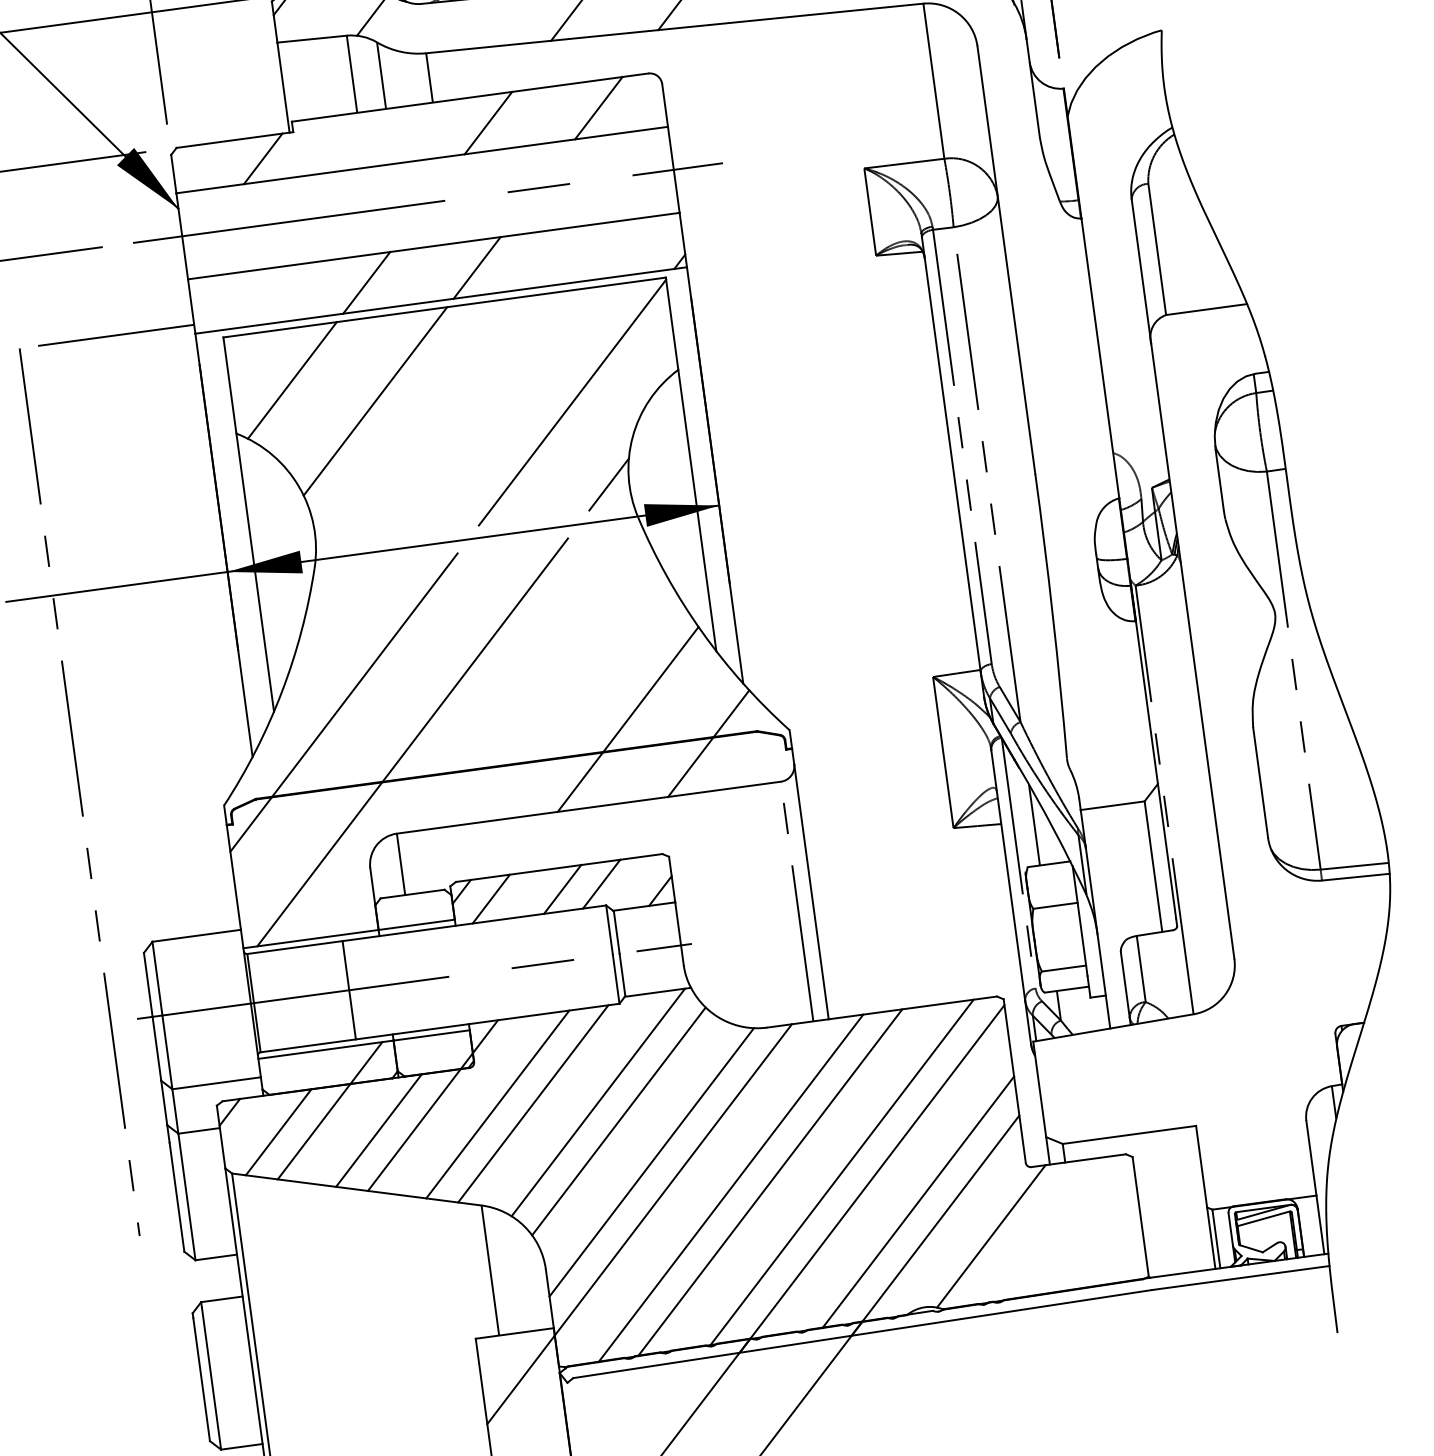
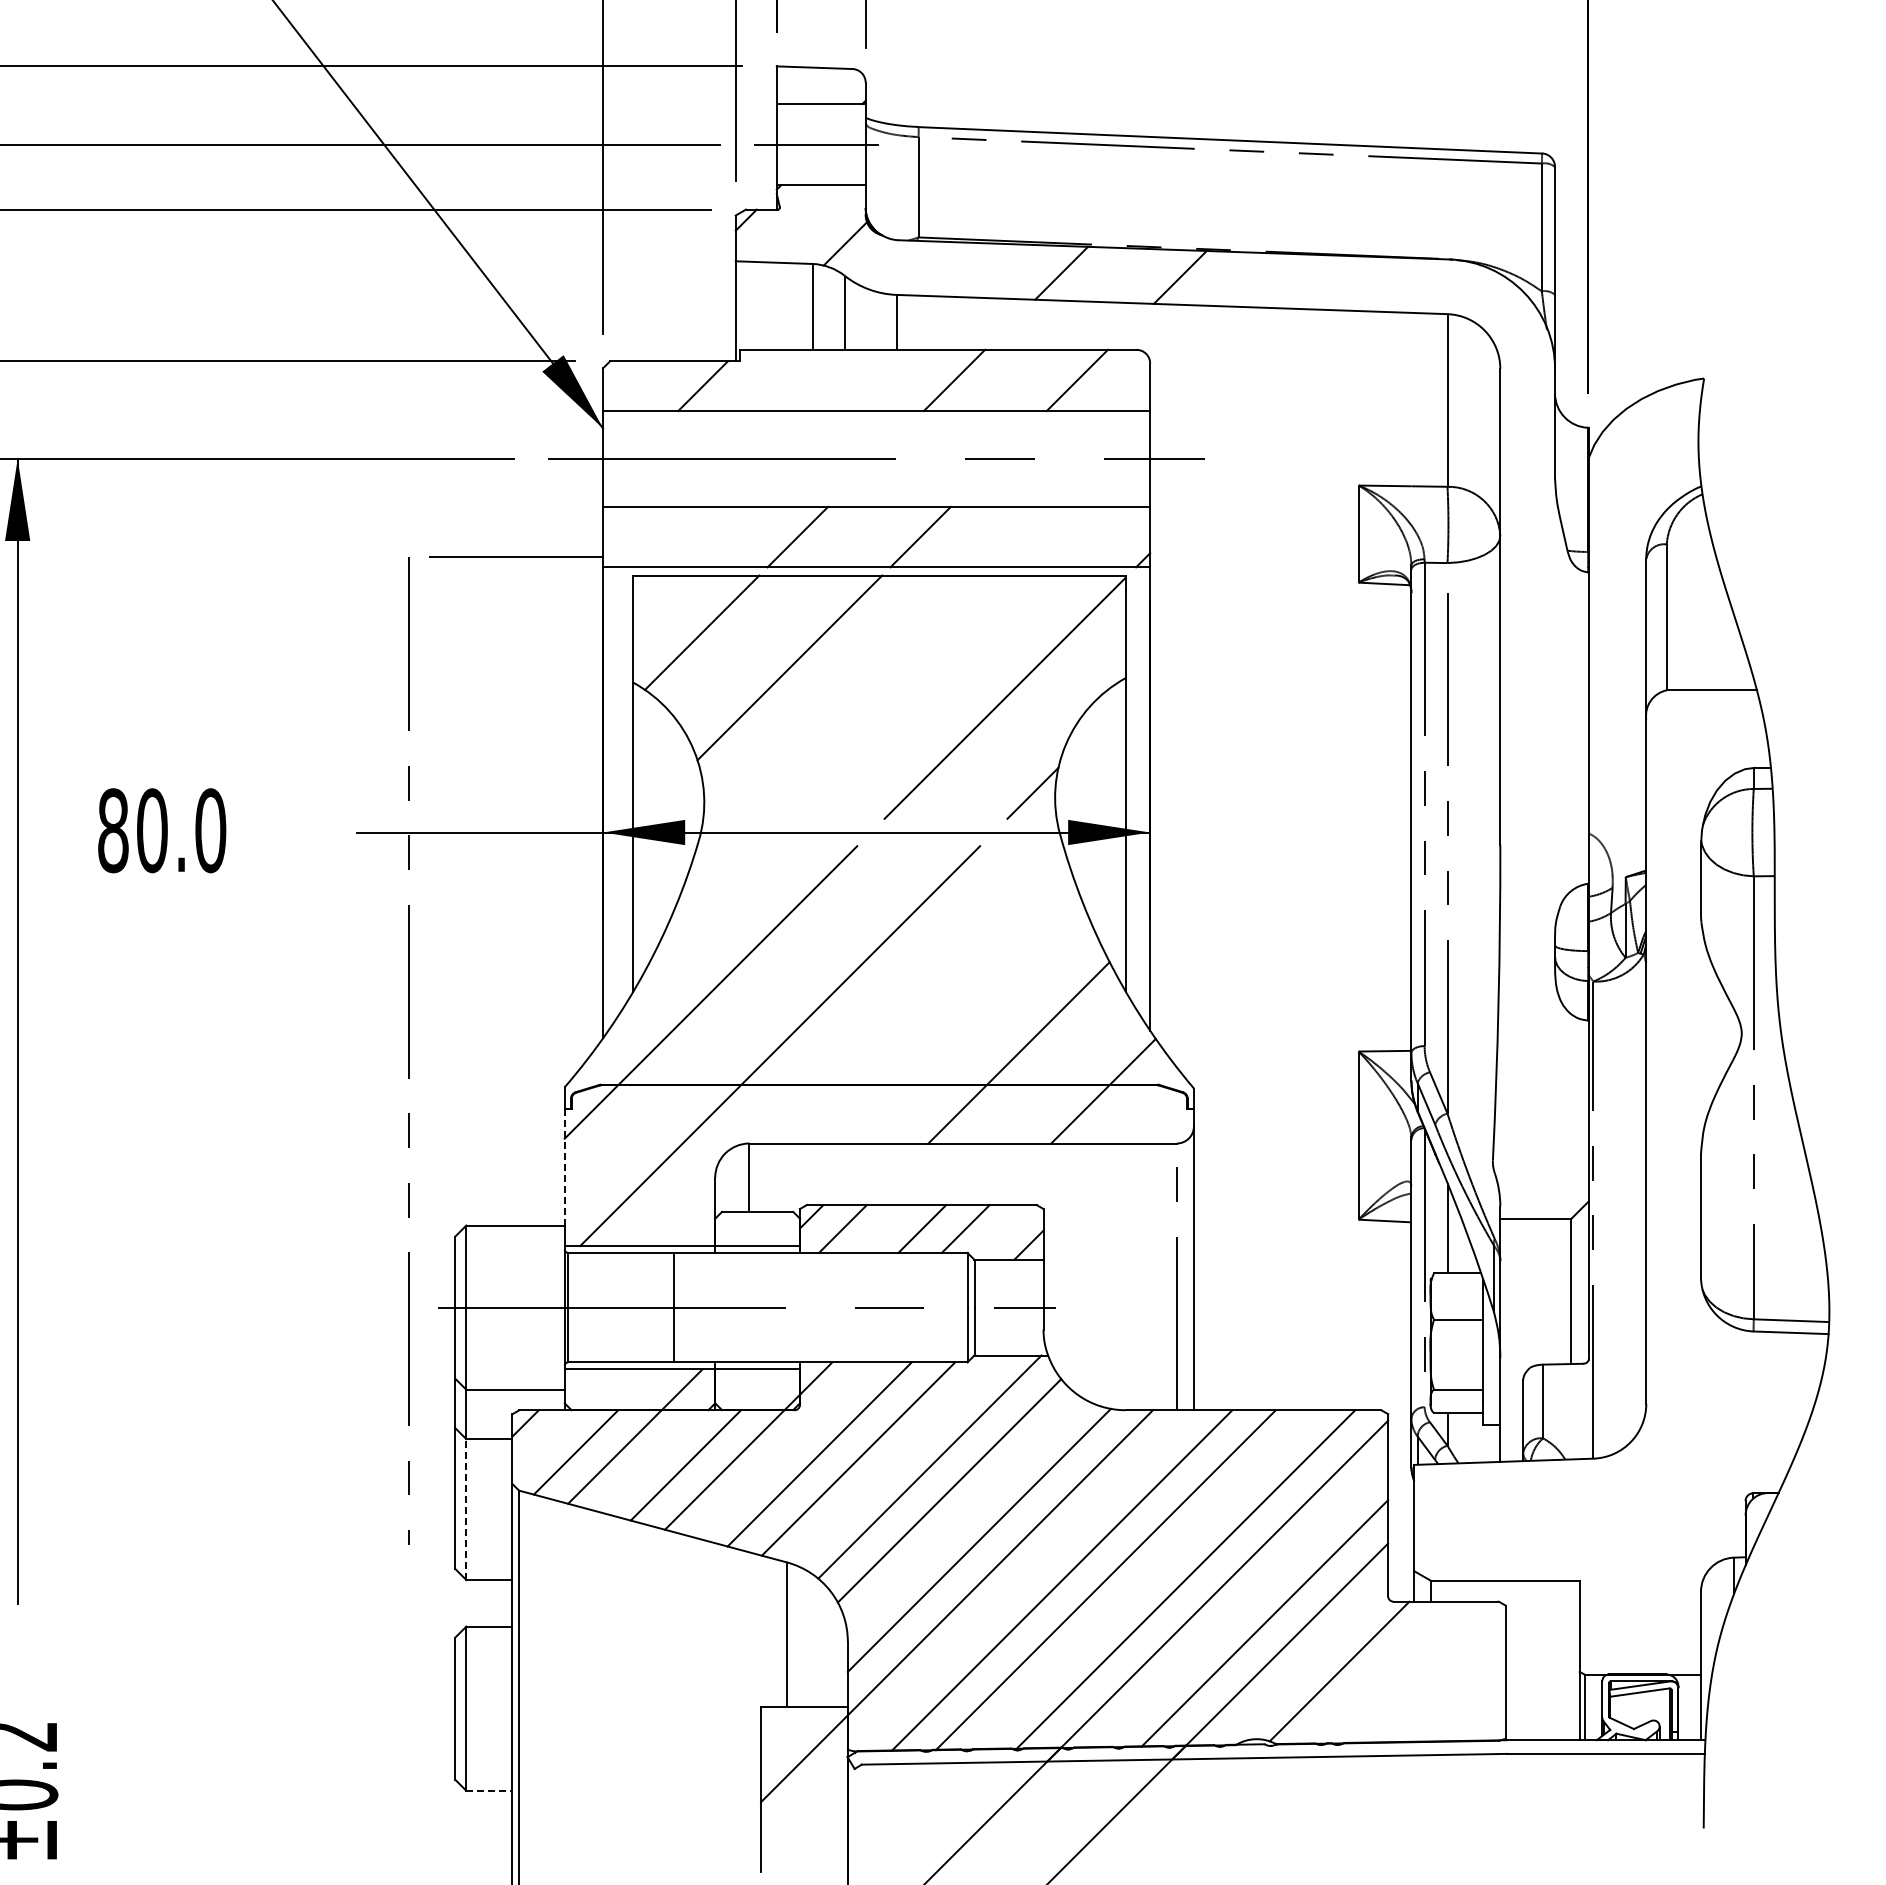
line: (233, 876) -> (564, 1166), solid -> dashed
line: (187, 1196) -> (466, 1509), solid -> dashed
line: (241, 1446) -> (489, 1790), solid -> dashed

